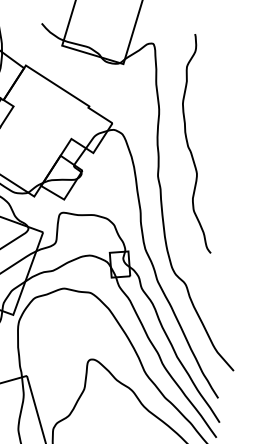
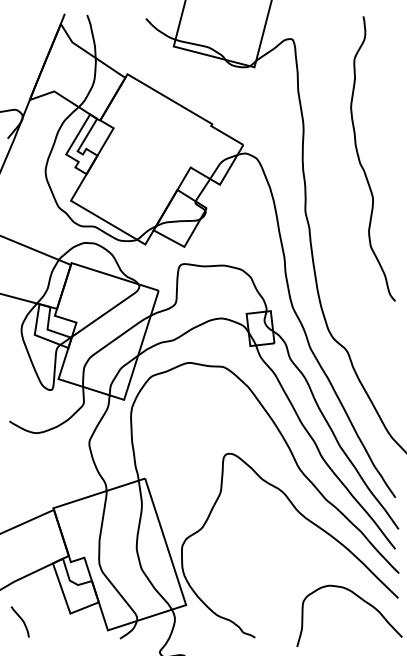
curve: (189, 146) -> (361, 163), moved

